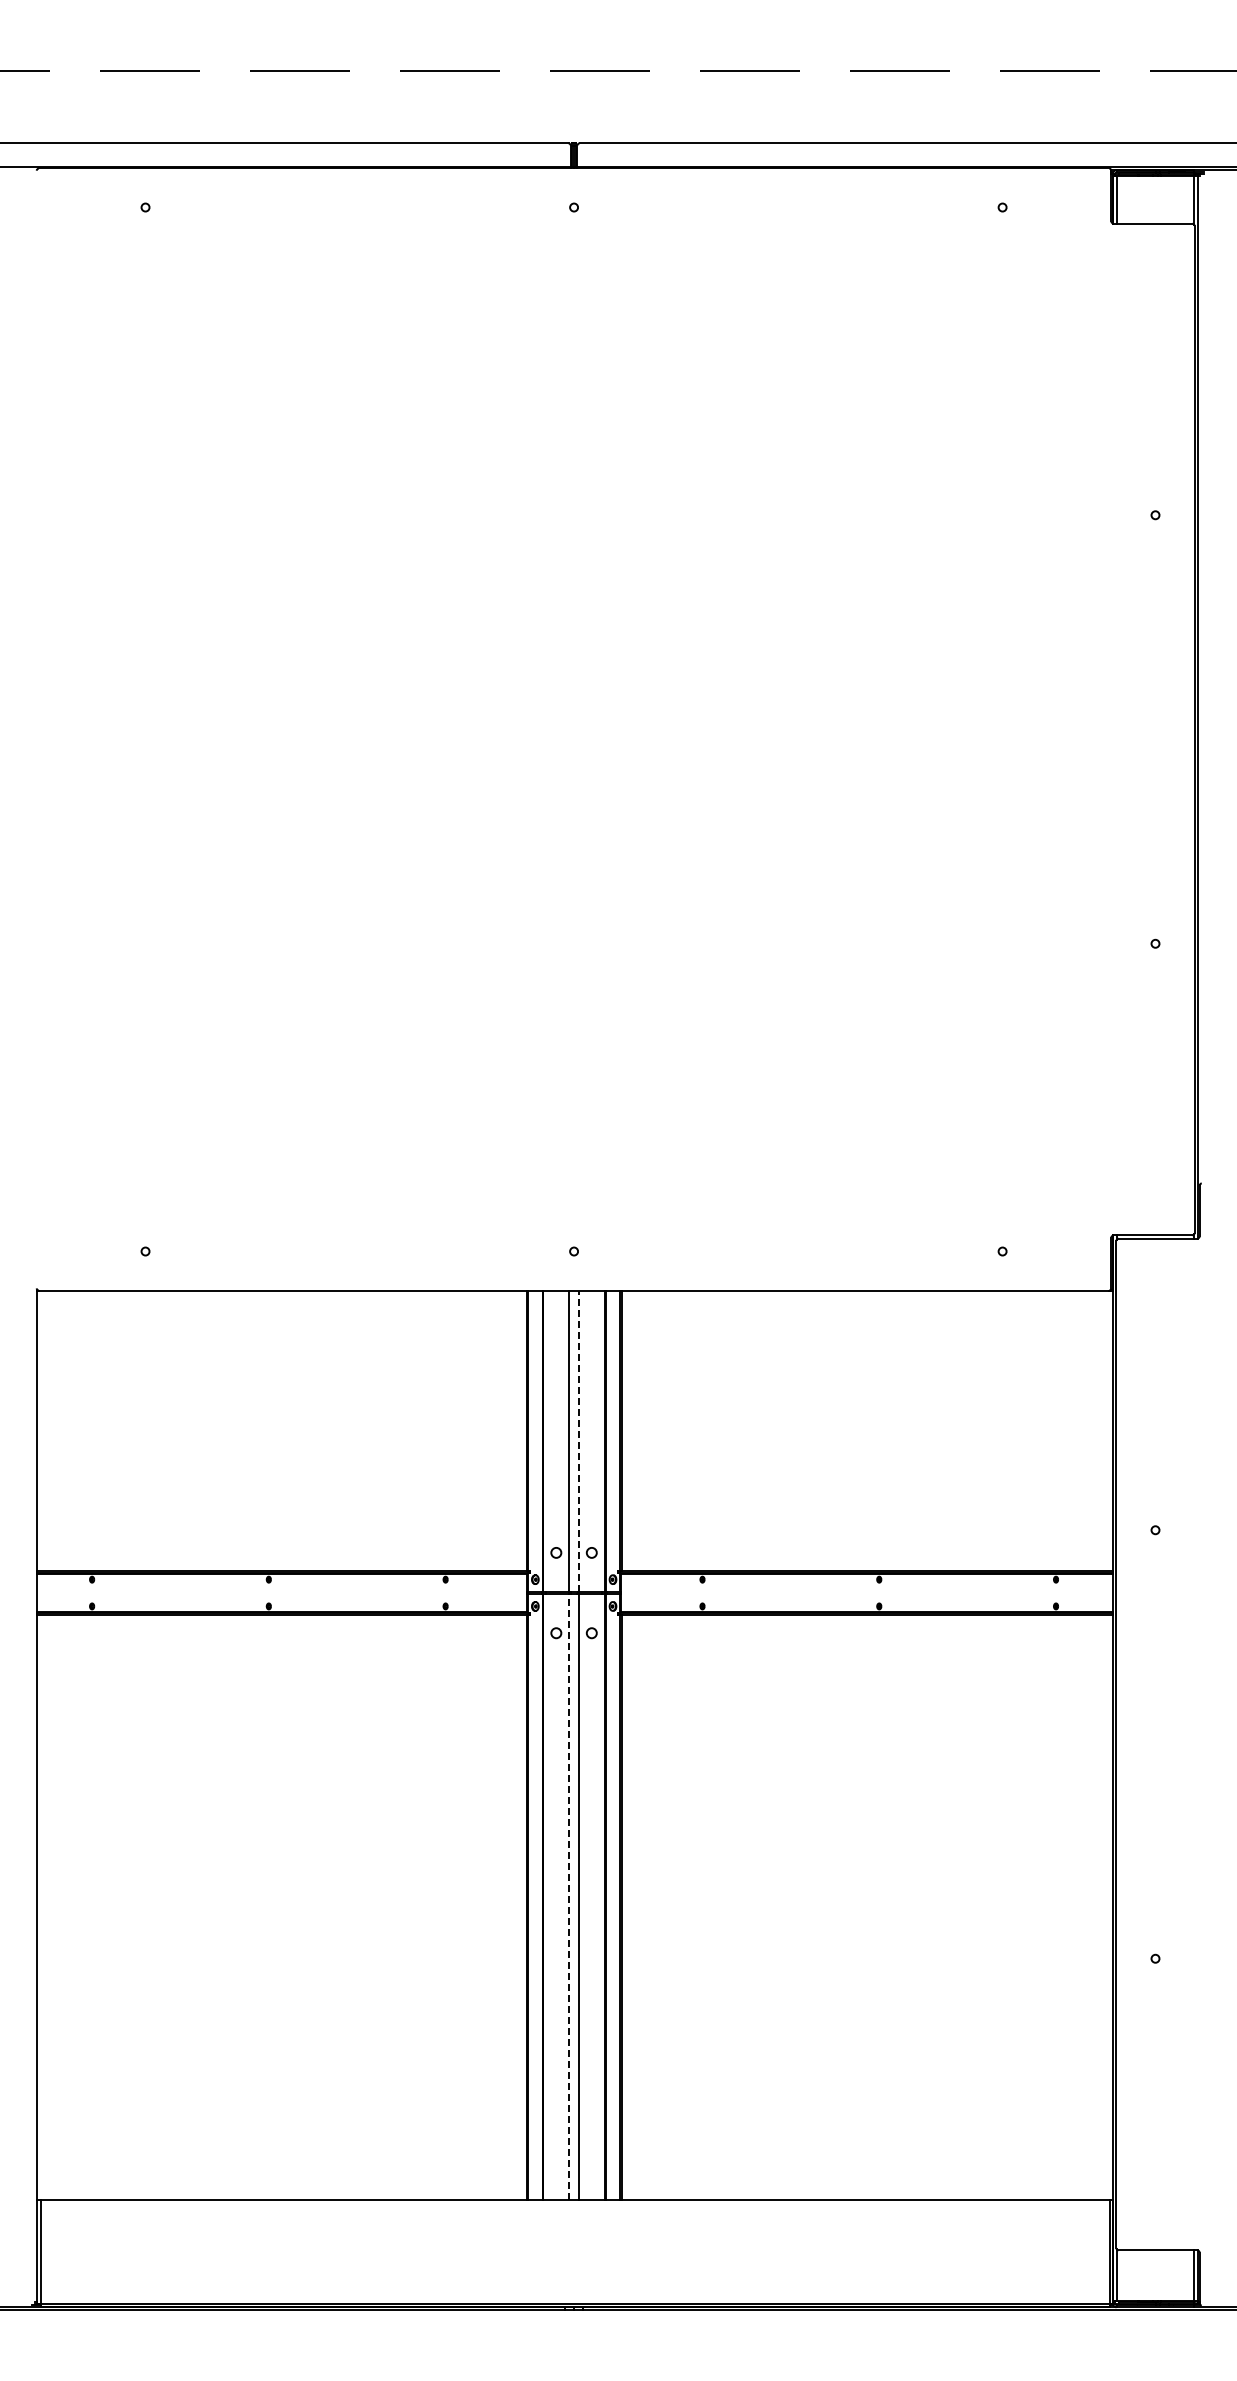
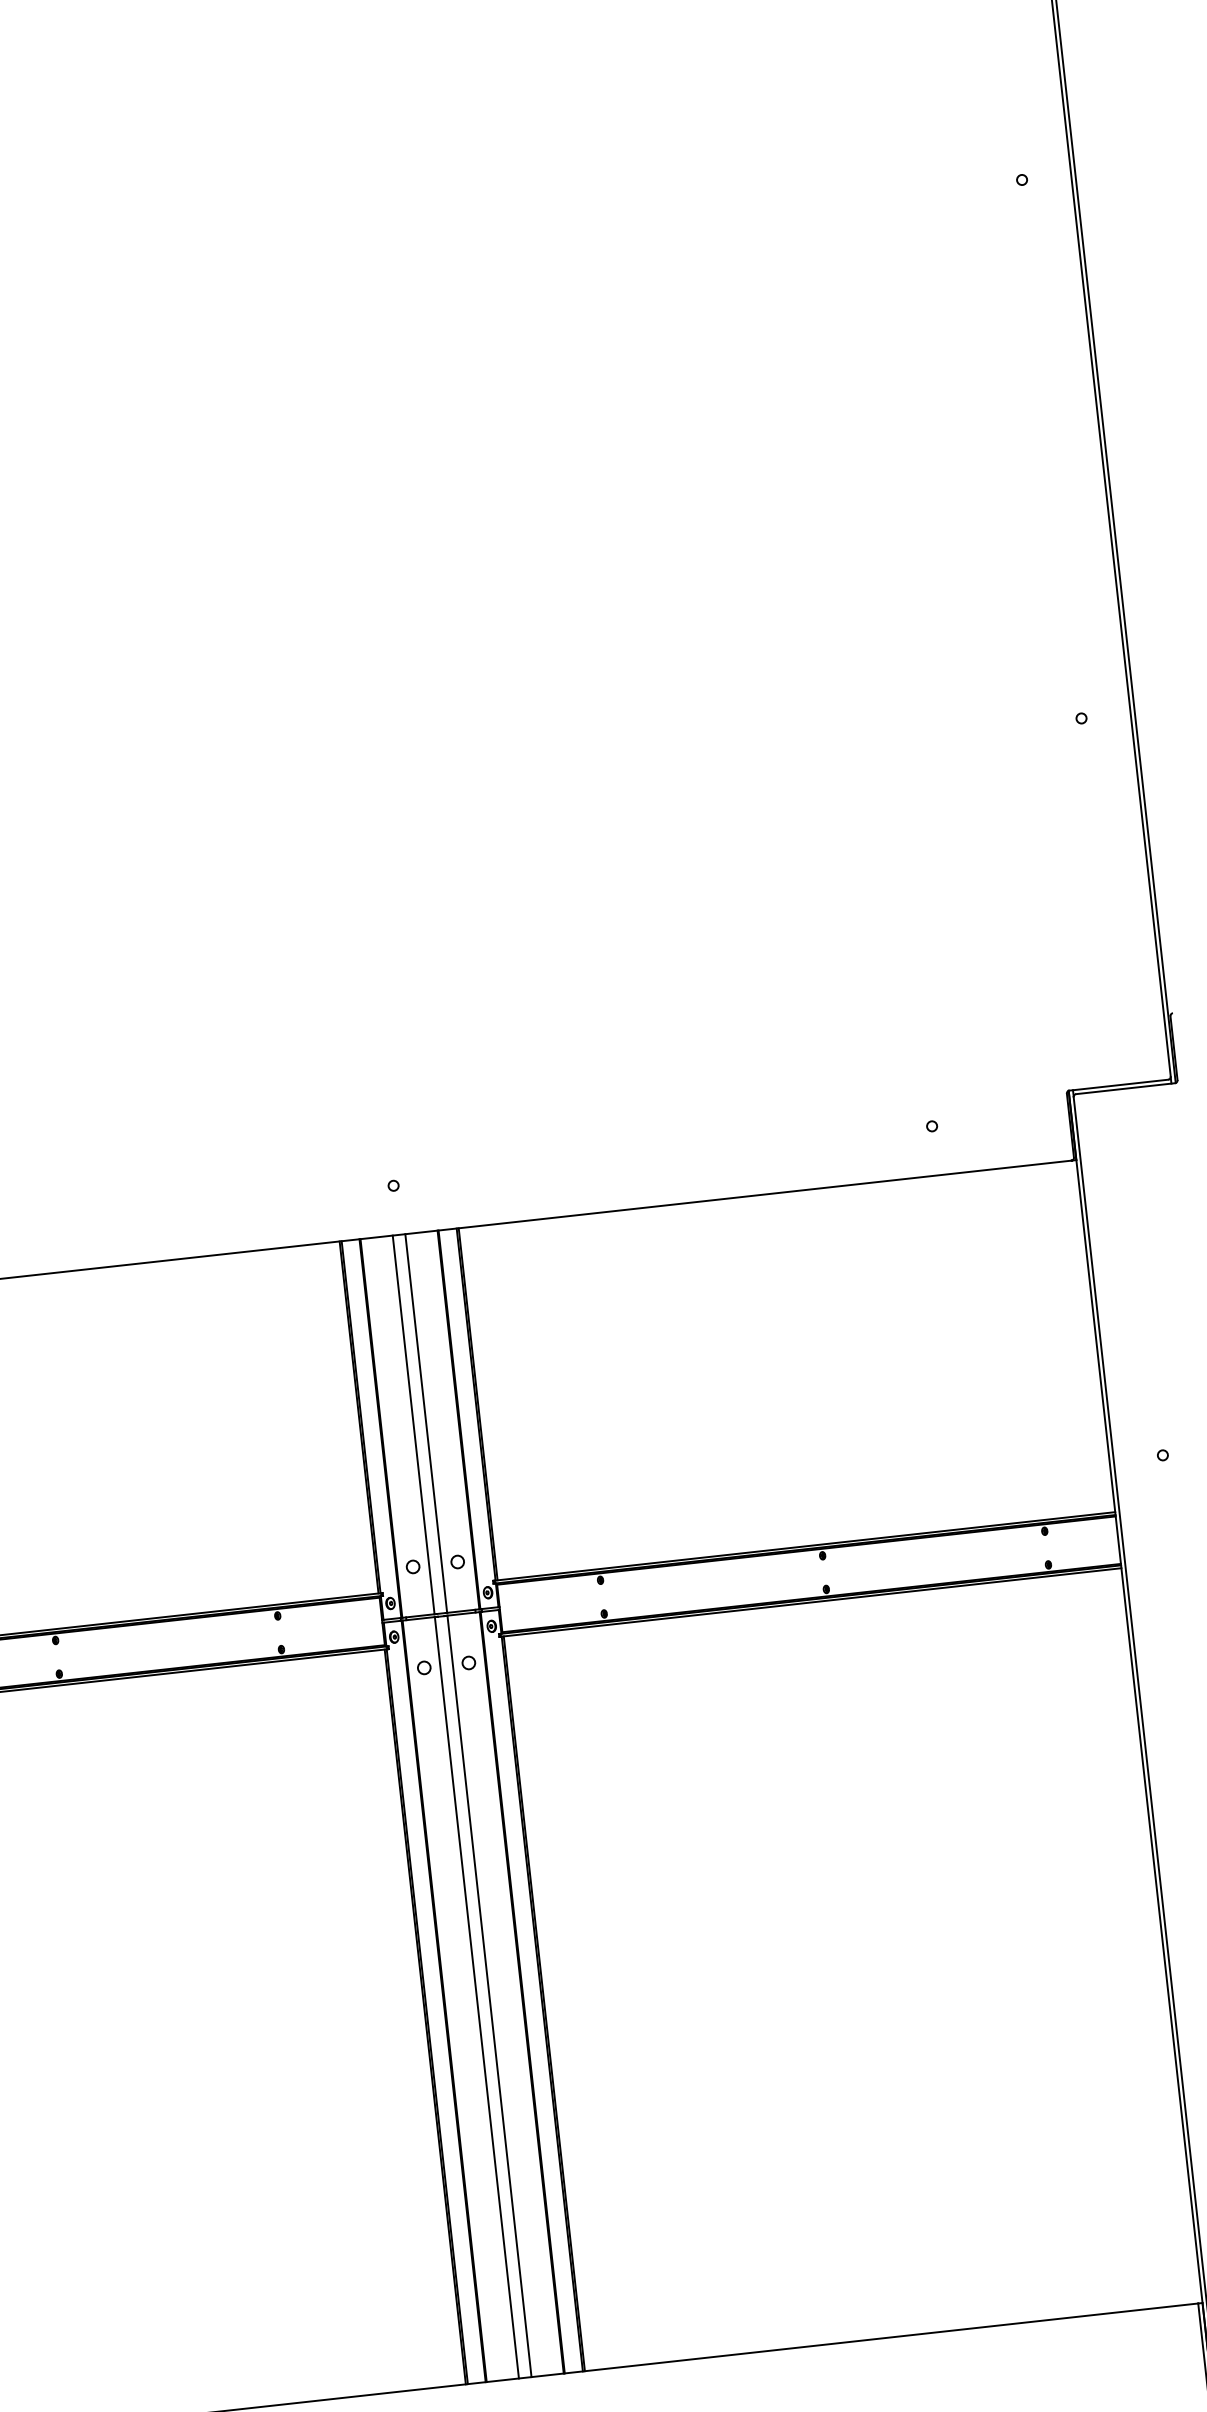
line: (579, 1441) -> (426, 1423), dashed -> solid
line: (569, 1897) -> (477, 1998), dashed -> solid

